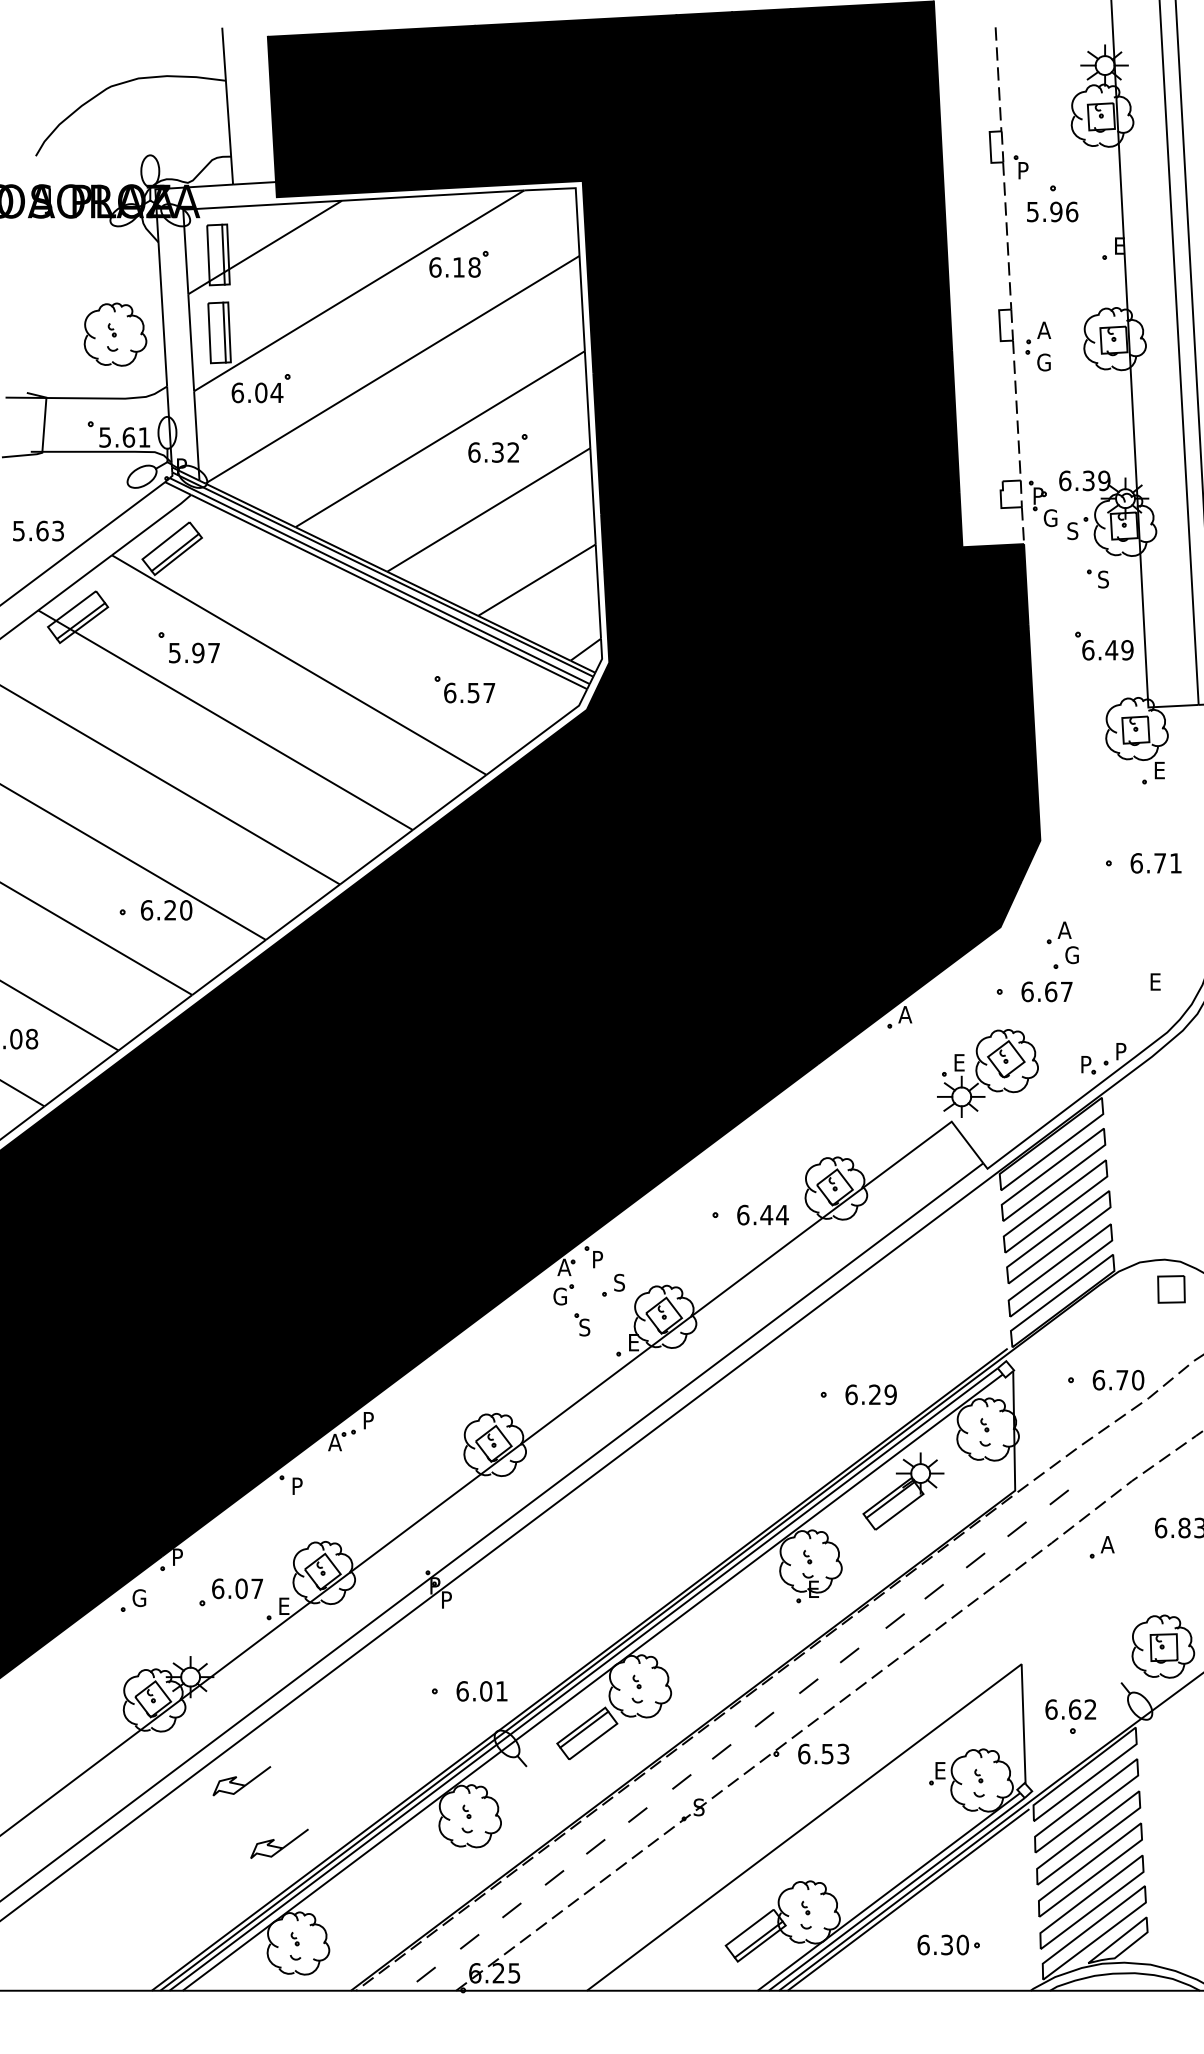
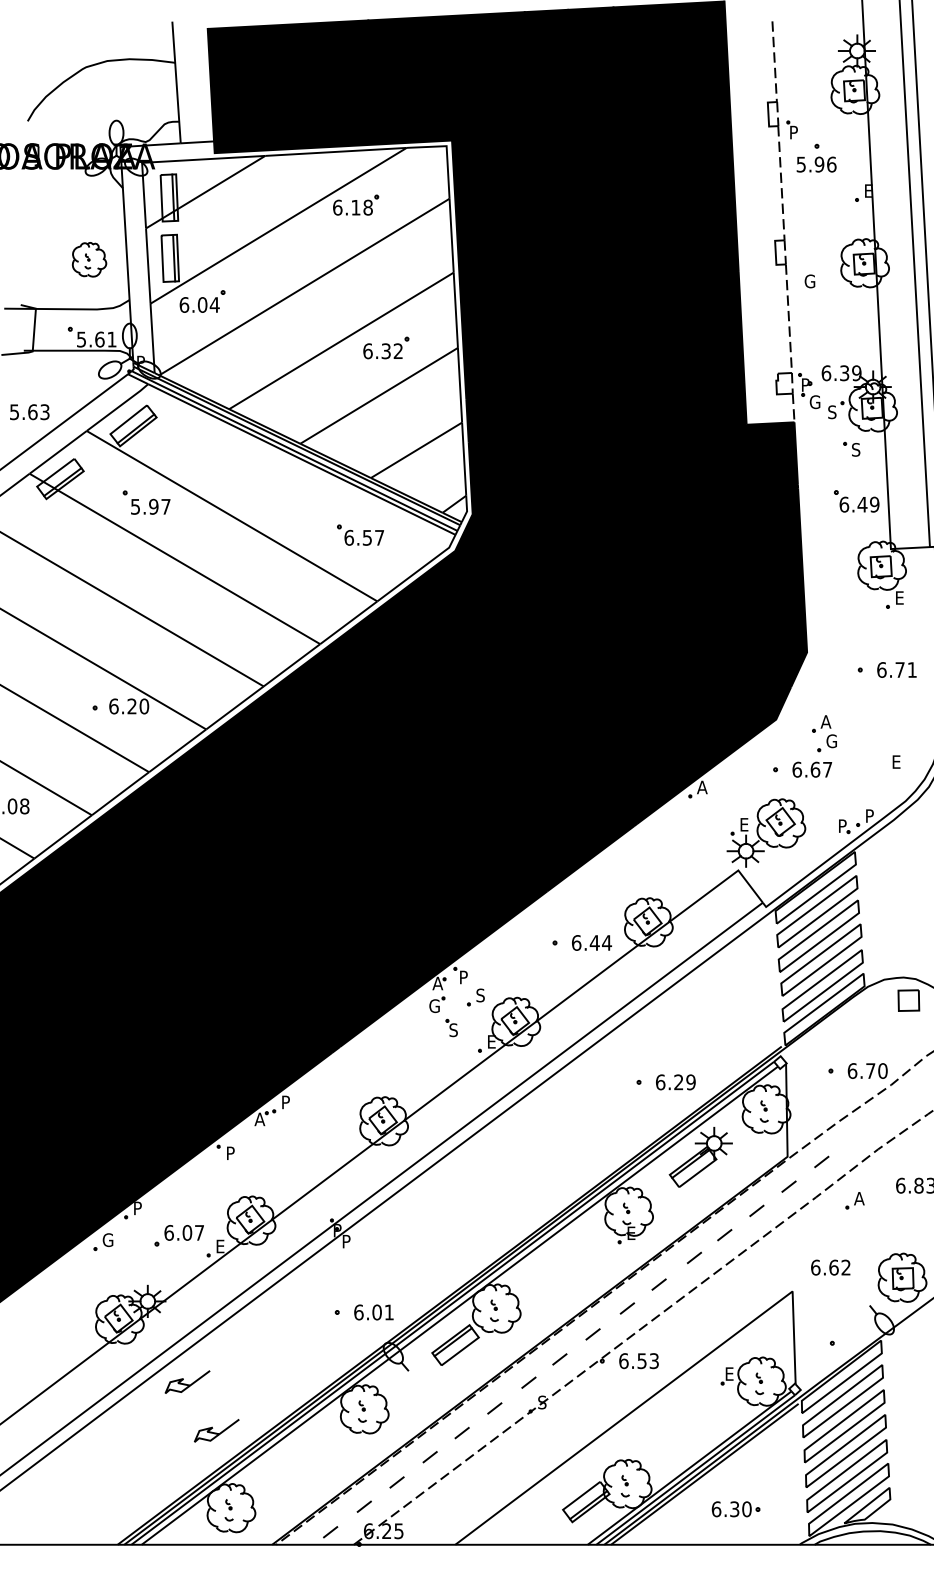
part: (115, 334) -> (89, 259), size x0.7
part: (1038, 337) -> (805, 262), removed
text: (1070, 1709) -> (830, 1267), moved

